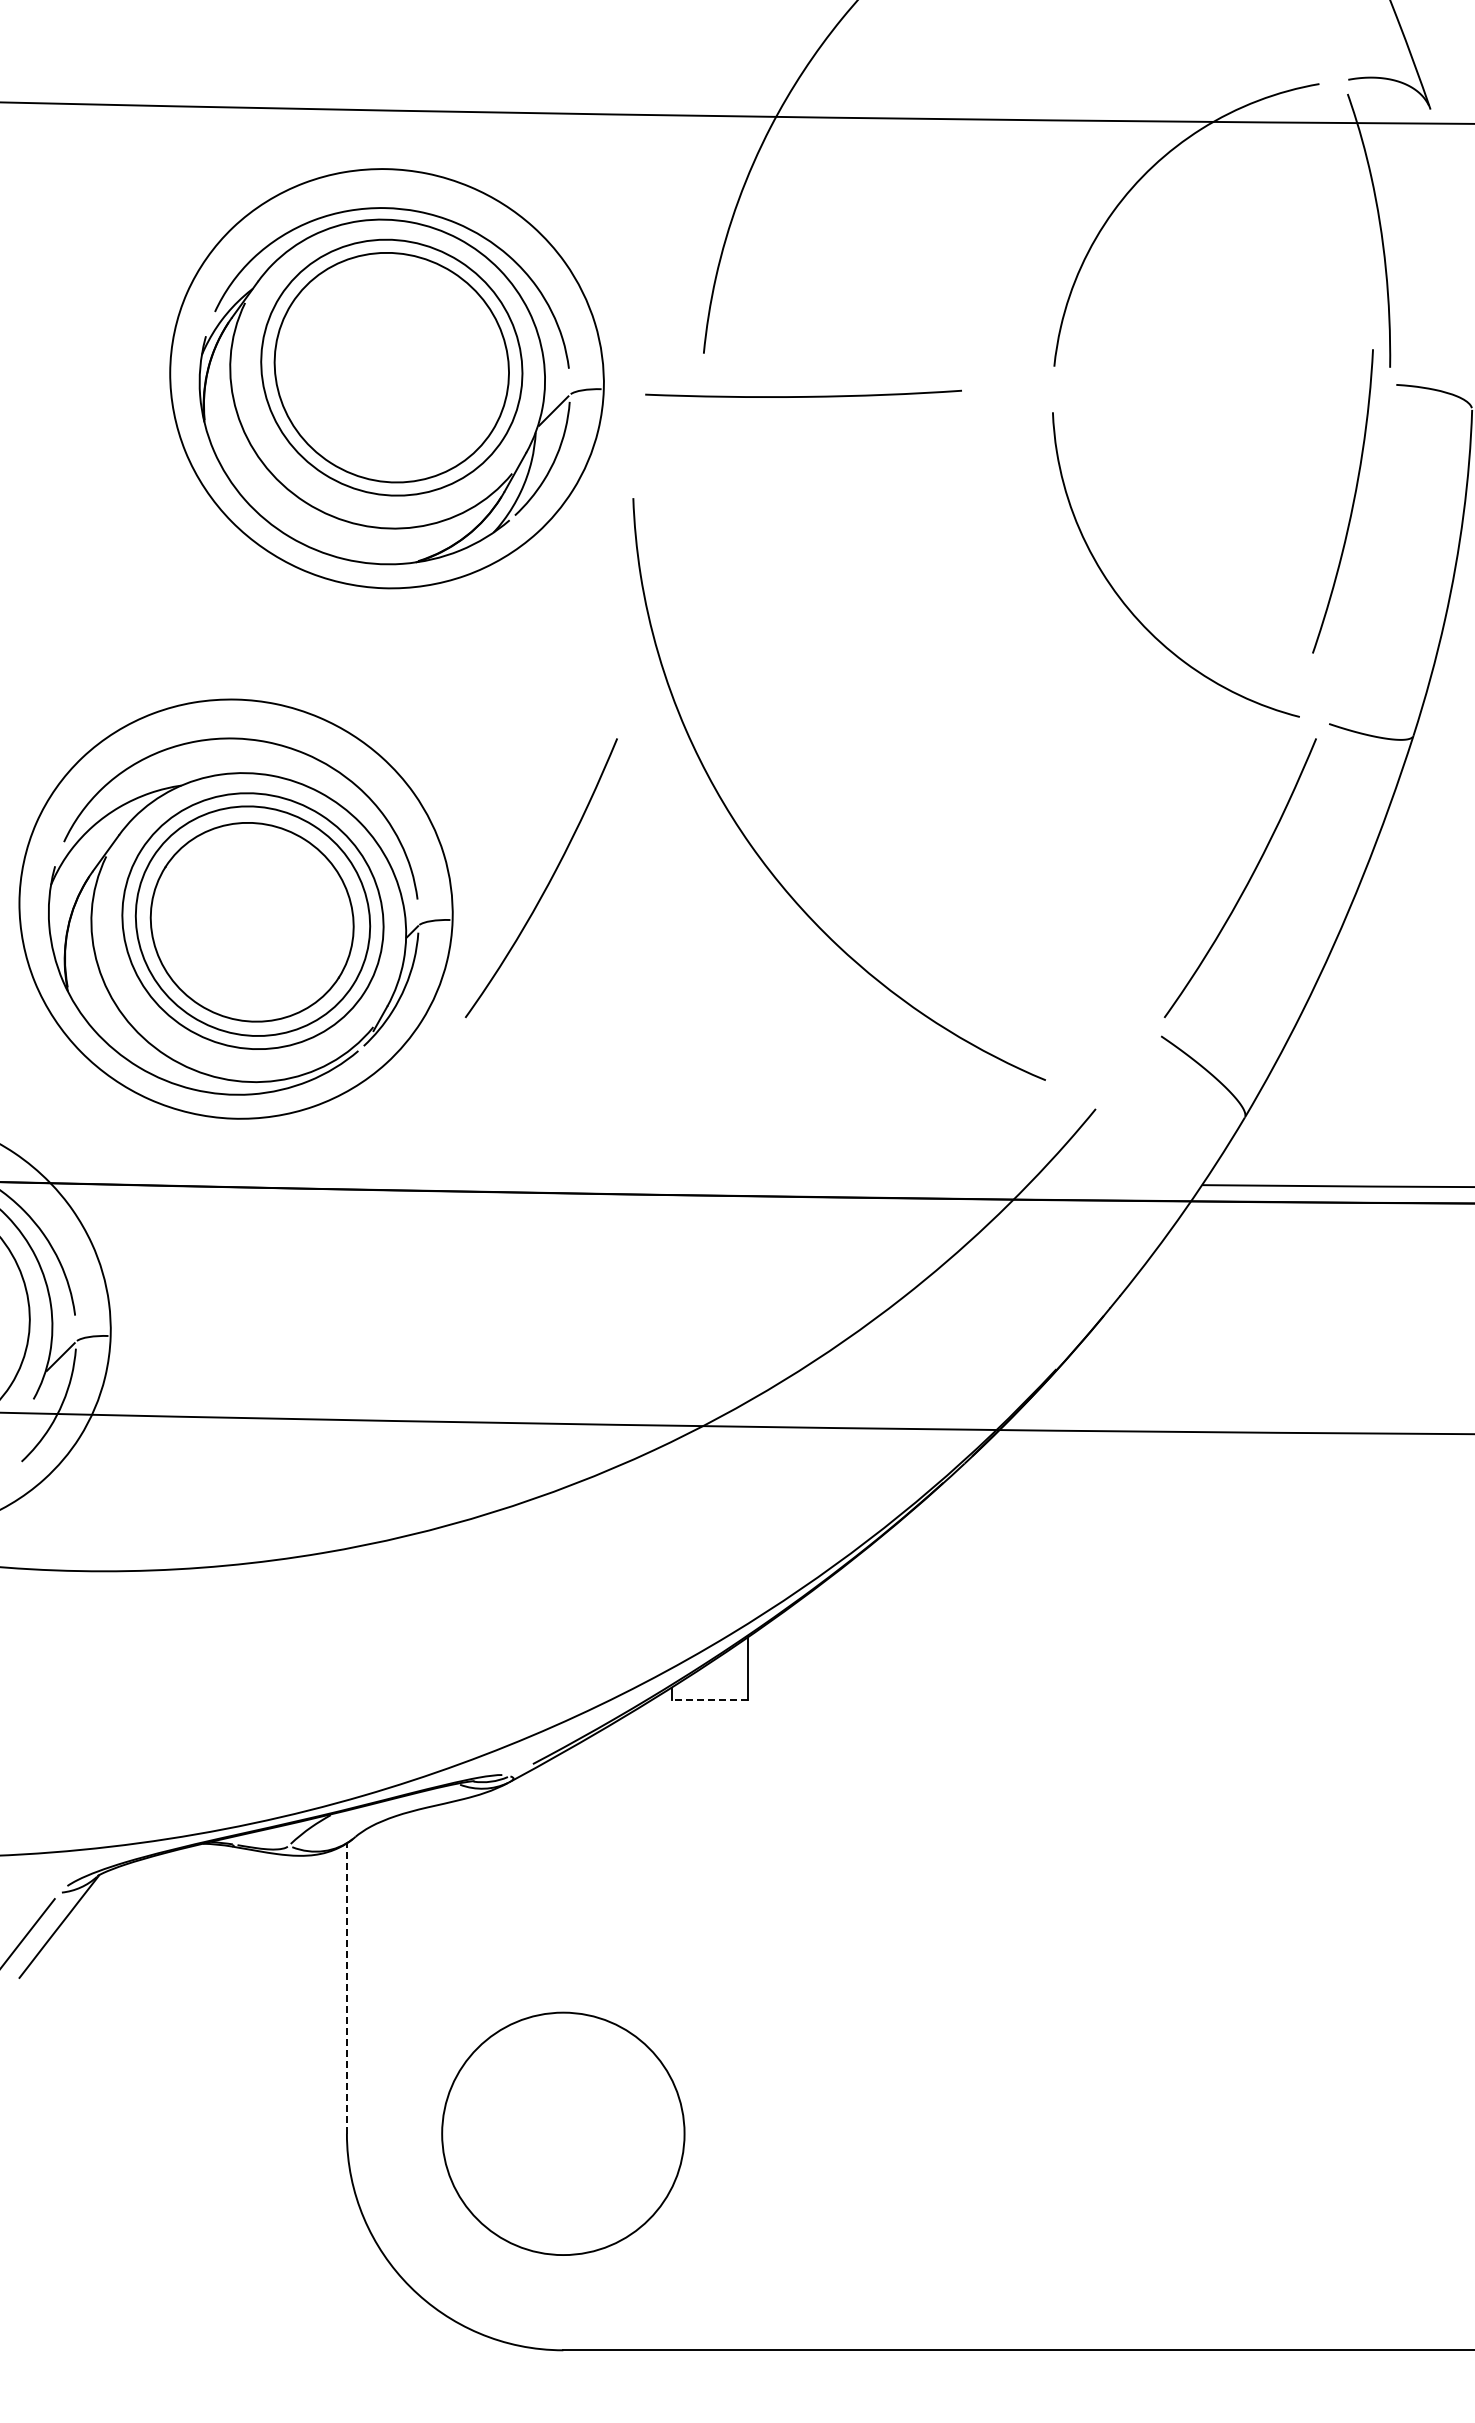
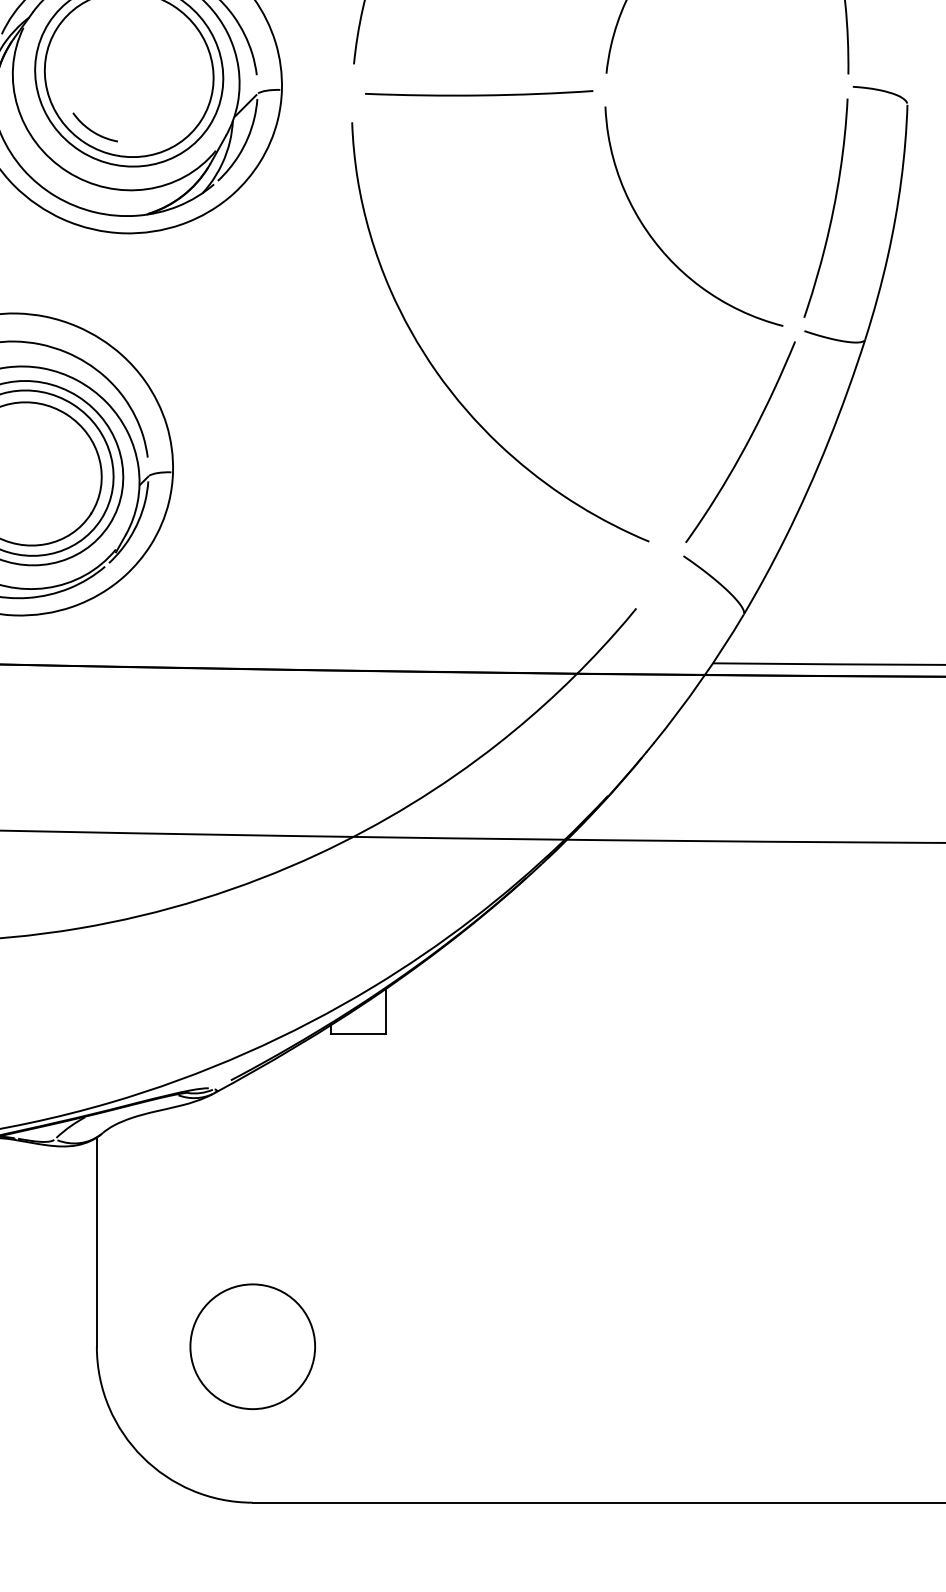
curve: (803, 396) -> (479, 95), moved
curve: (342, 446) -> (93, 131), added
curve: (1352, 502) -> (832, 209), moved
curve: (757, 852) -> (441, 377), moved
curve: (547, 883) -> (241, 446), removed
line: (709, 1700) -> (358, 1034), dashed -> solid
line: (346, 1988) -> (96, 1242), dashed -> solid
circle: (562, 2133) -> (252, 1346), size x0.71

